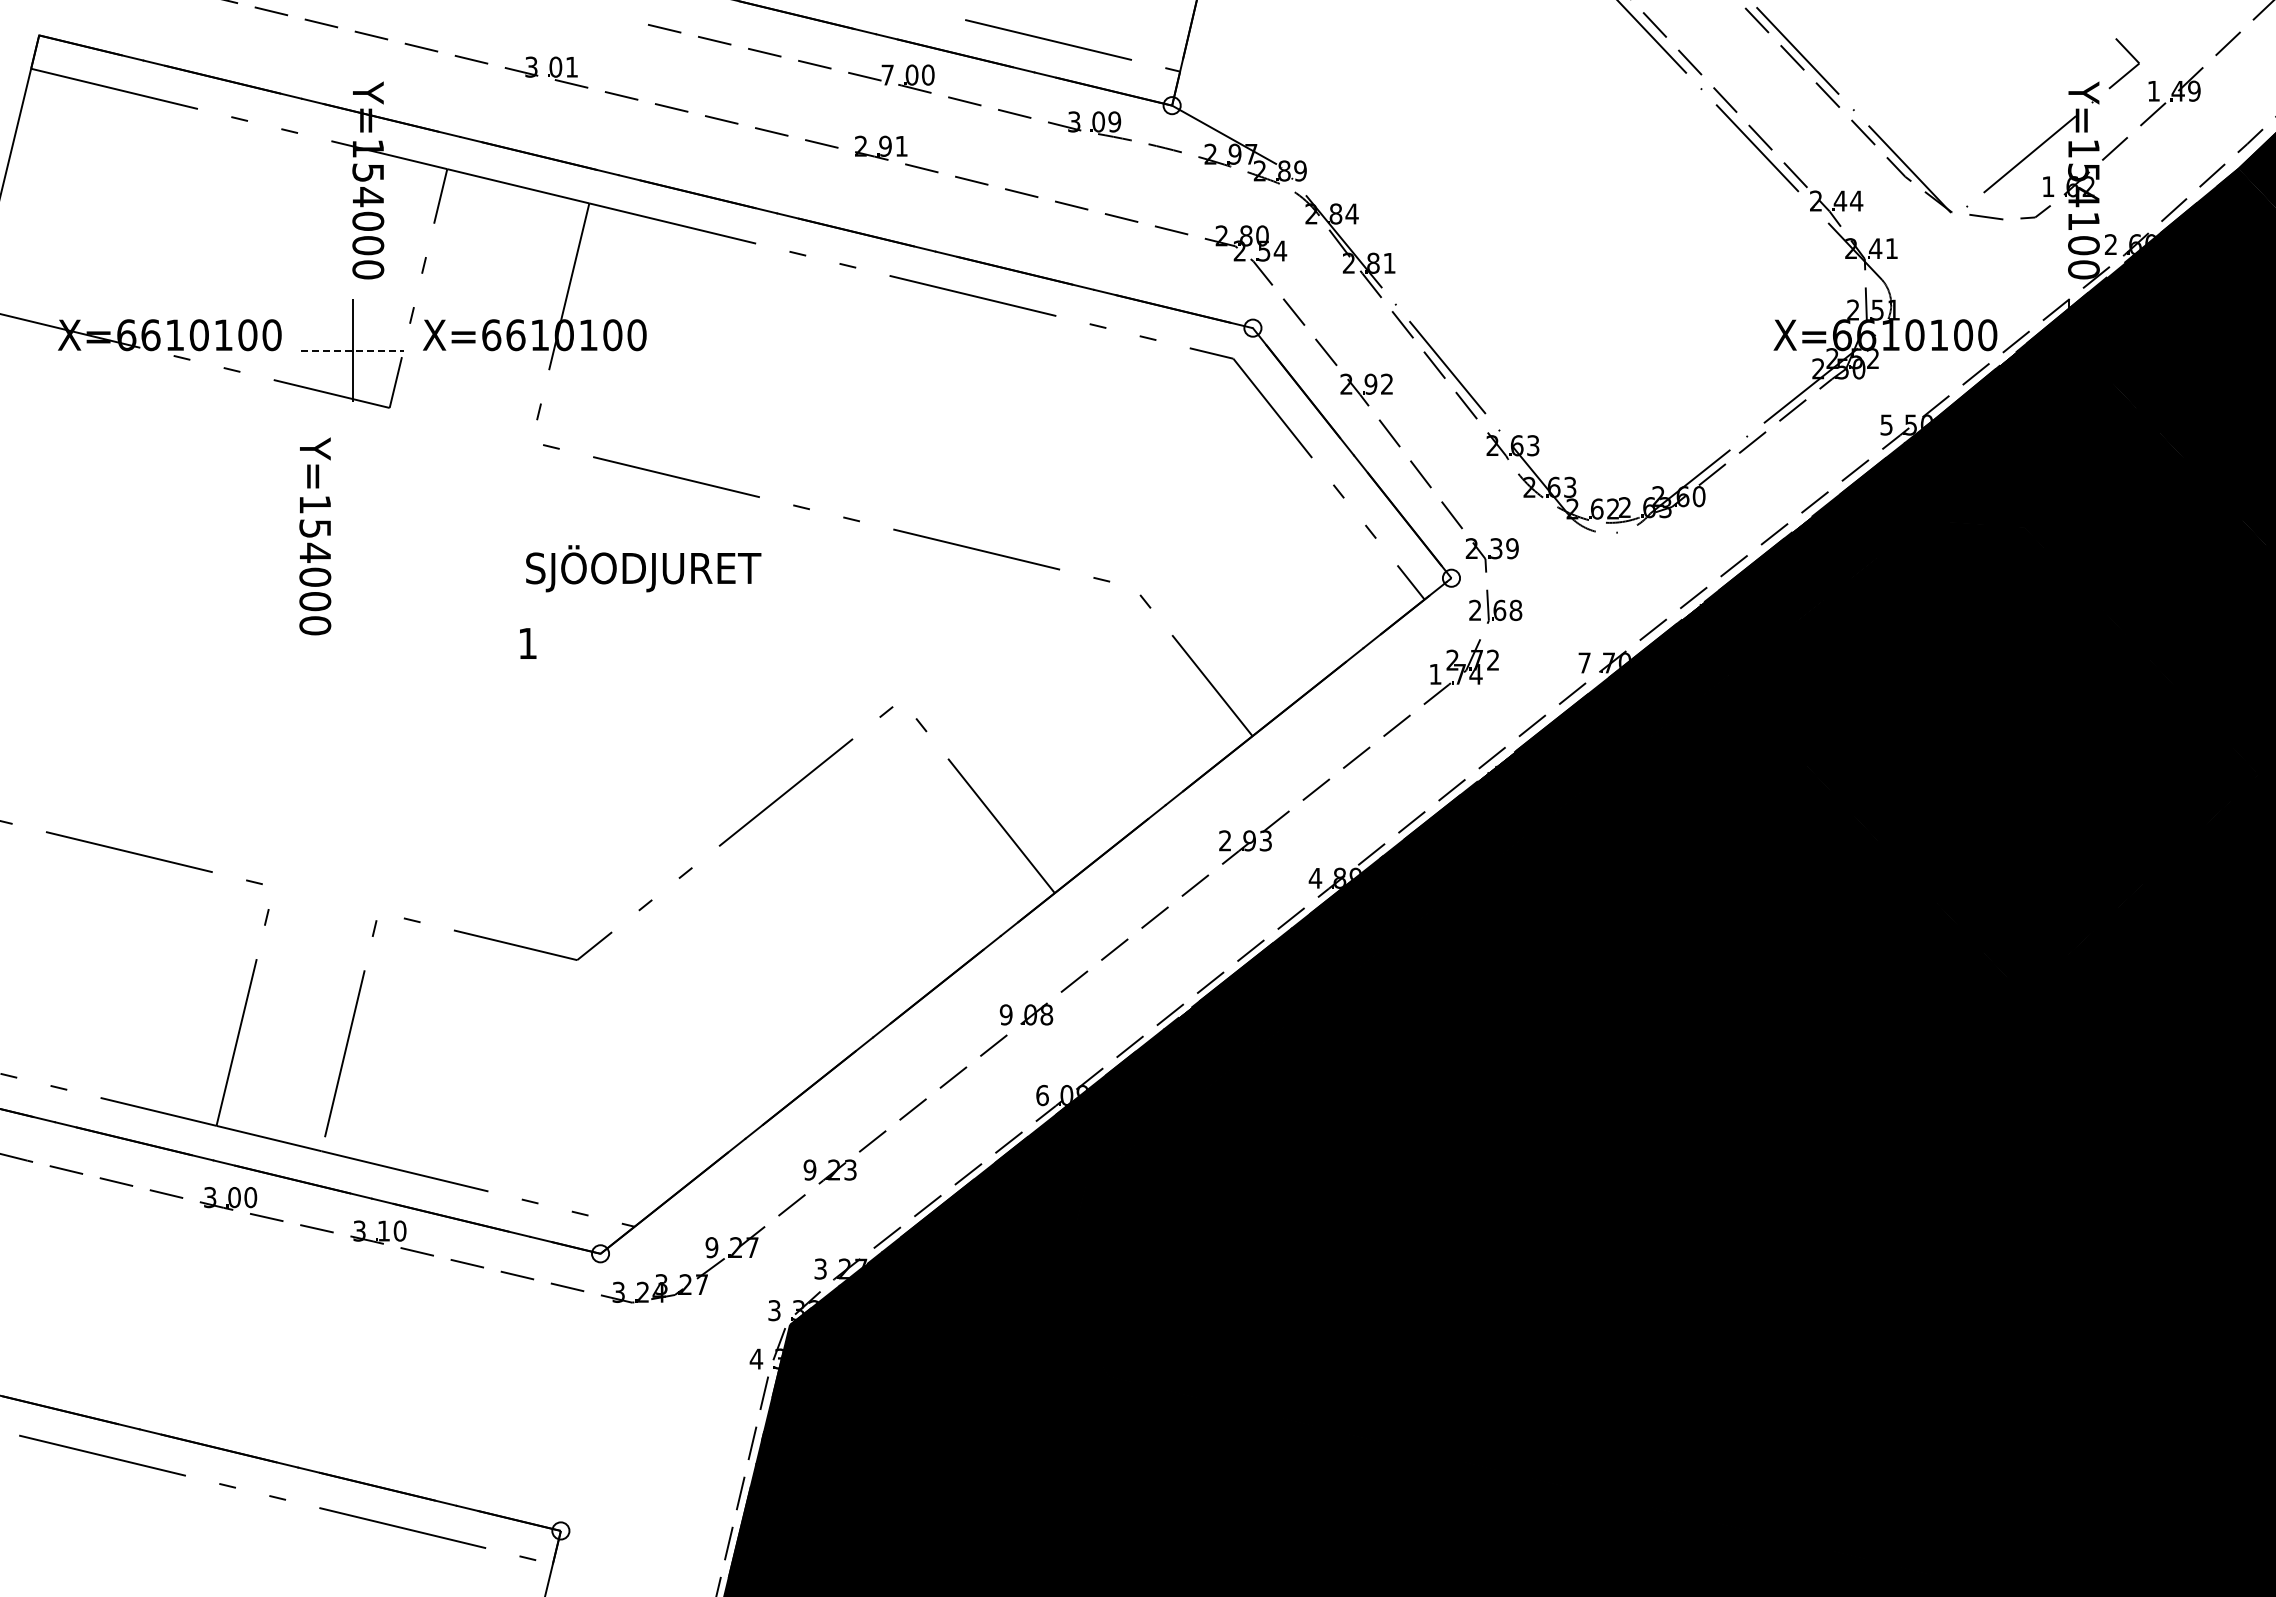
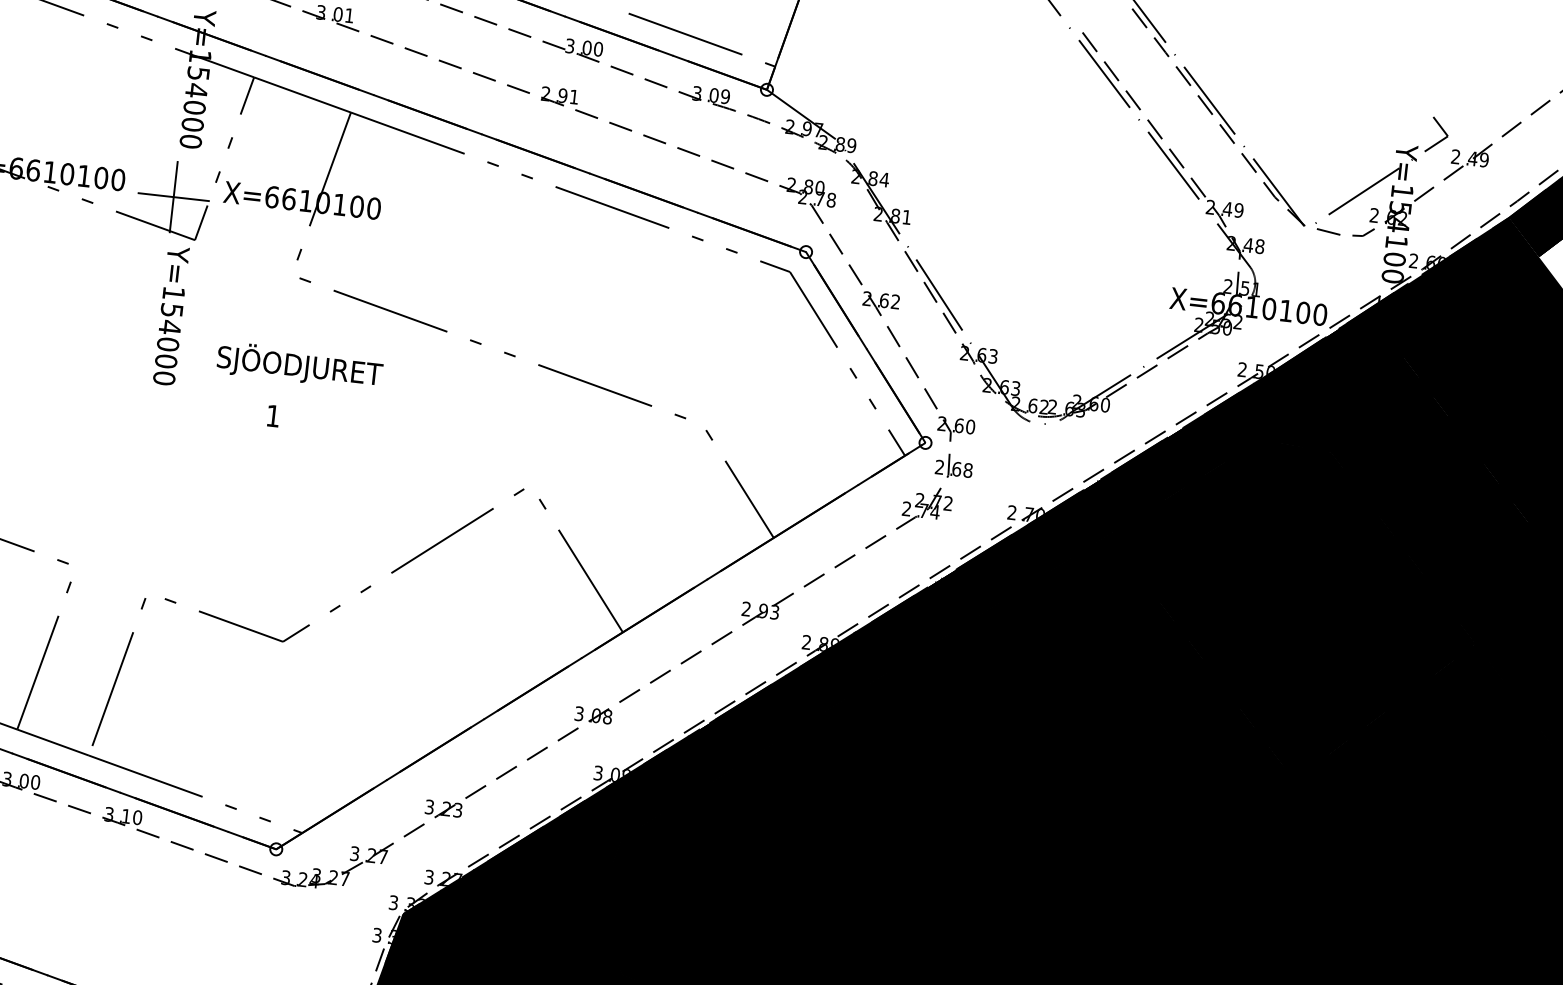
text: (887, 74) -> (569, 45), 7 -> 3
text: (2153, 90) -> (1455, 156), 1 -> 2
text: (2048, 186) -> (1374, 215), 1 -> 2
text: (1856, 200) -> (1238, 210), 44 -> 49
text: (1891, 248) -> (1259, 246), 41 -> 48
text: (1273, 250) -> (826, 199), 54 -> 78
line: (353, 350) -> (174, 197), dashed -> solid
text: (1370, 383) -> (884, 300), 92 -> 62
text: (1886, 424) -> (1242, 369), 5 -> 2
text: (315, 536) -> (171, 315), moved
text: (1504, 548) -> (965, 426), 39 -> 60
text: (643, 568) -> (299, 365), moved
text: (1584, 662) -> (1012, 512), 7 -> 2
text: (1435, 673) -> (906, 508), 1 -> 2
text: (1315, 877) -> (806, 641), 4 -> 2
text: (1005, 1014) -> (578, 713), 9 -> 3
text: (1042, 1095) -> (598, 773), 6 -> 3
text: (809, 1169) -> (429, 806), 9 -> 3
text: (711, 1247) -> (354, 853), 9 -> 3
text: (756, 1358) -> (377, 934), 4 -> 3

